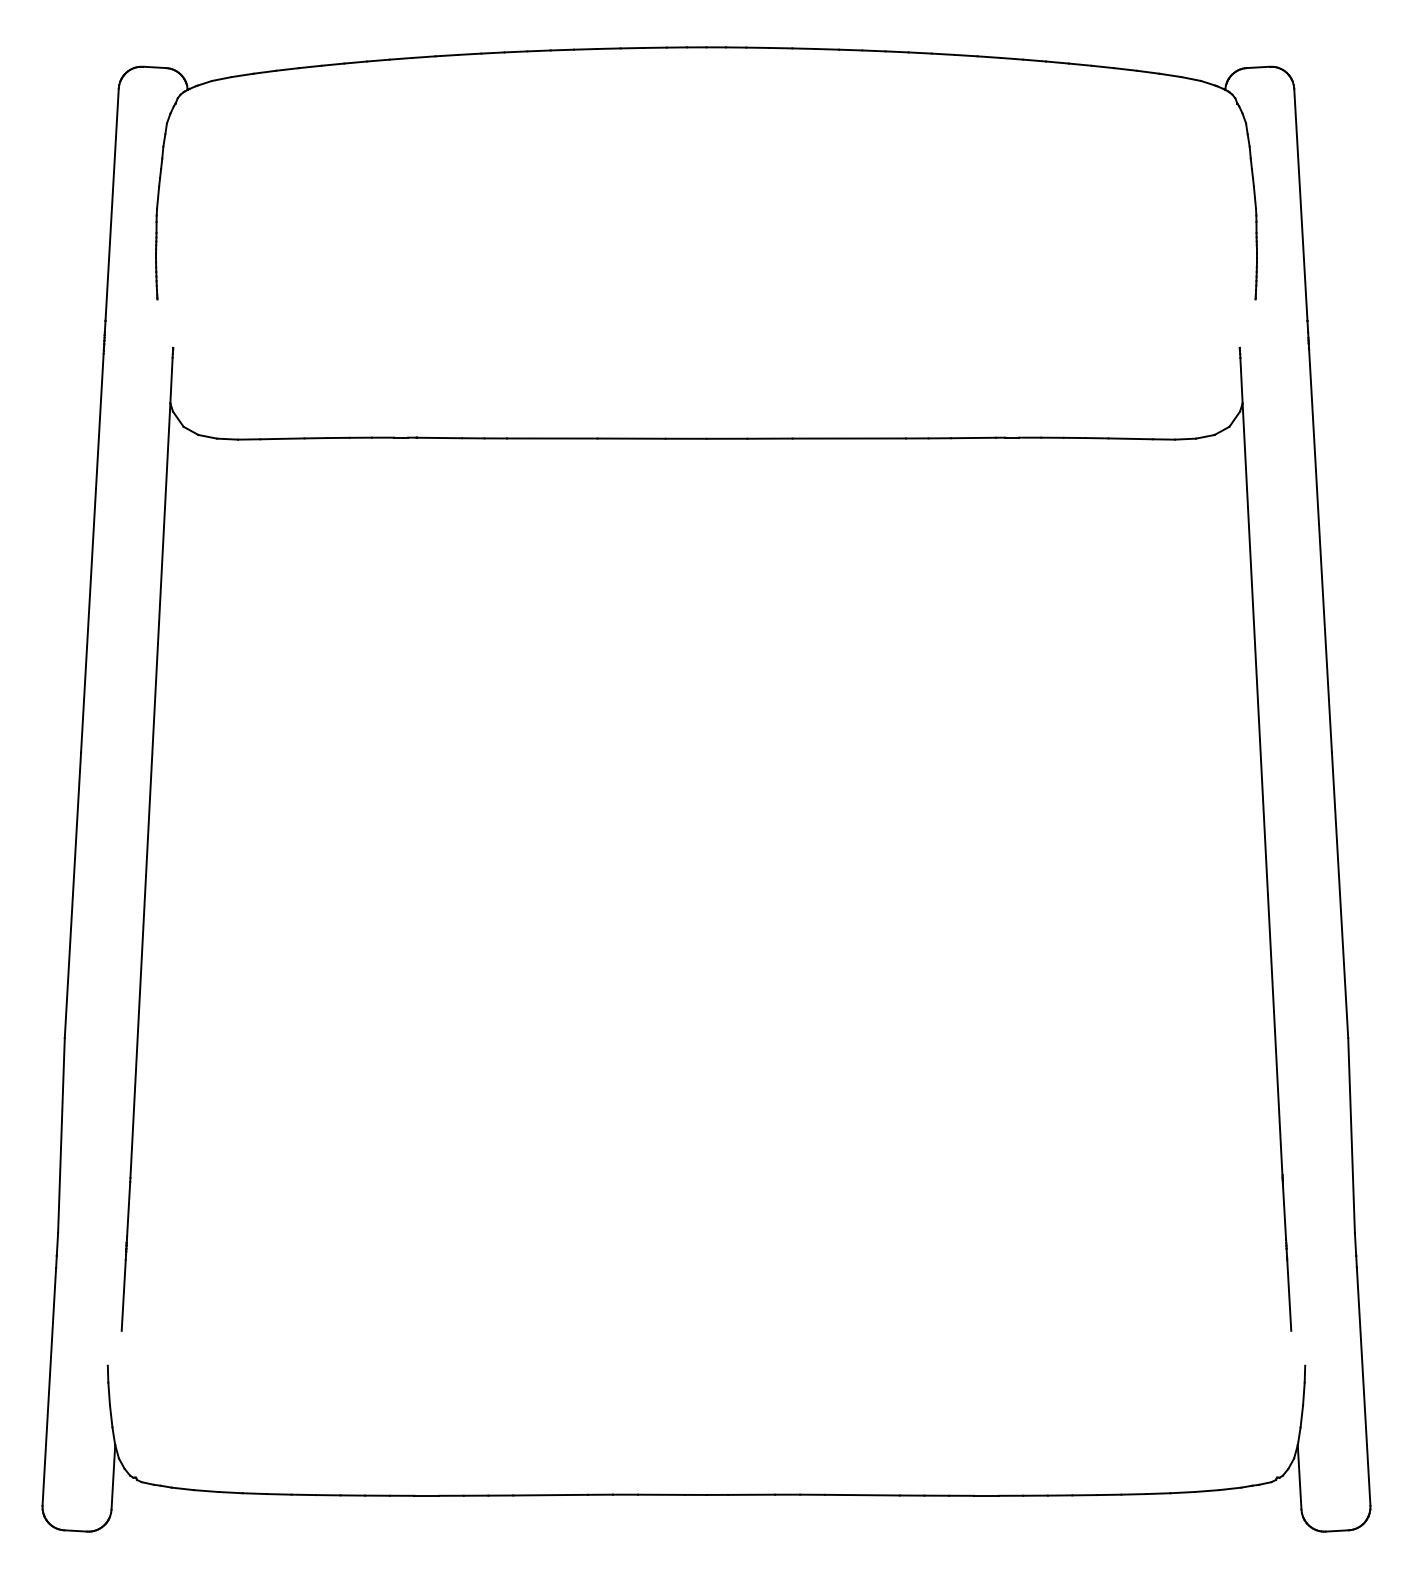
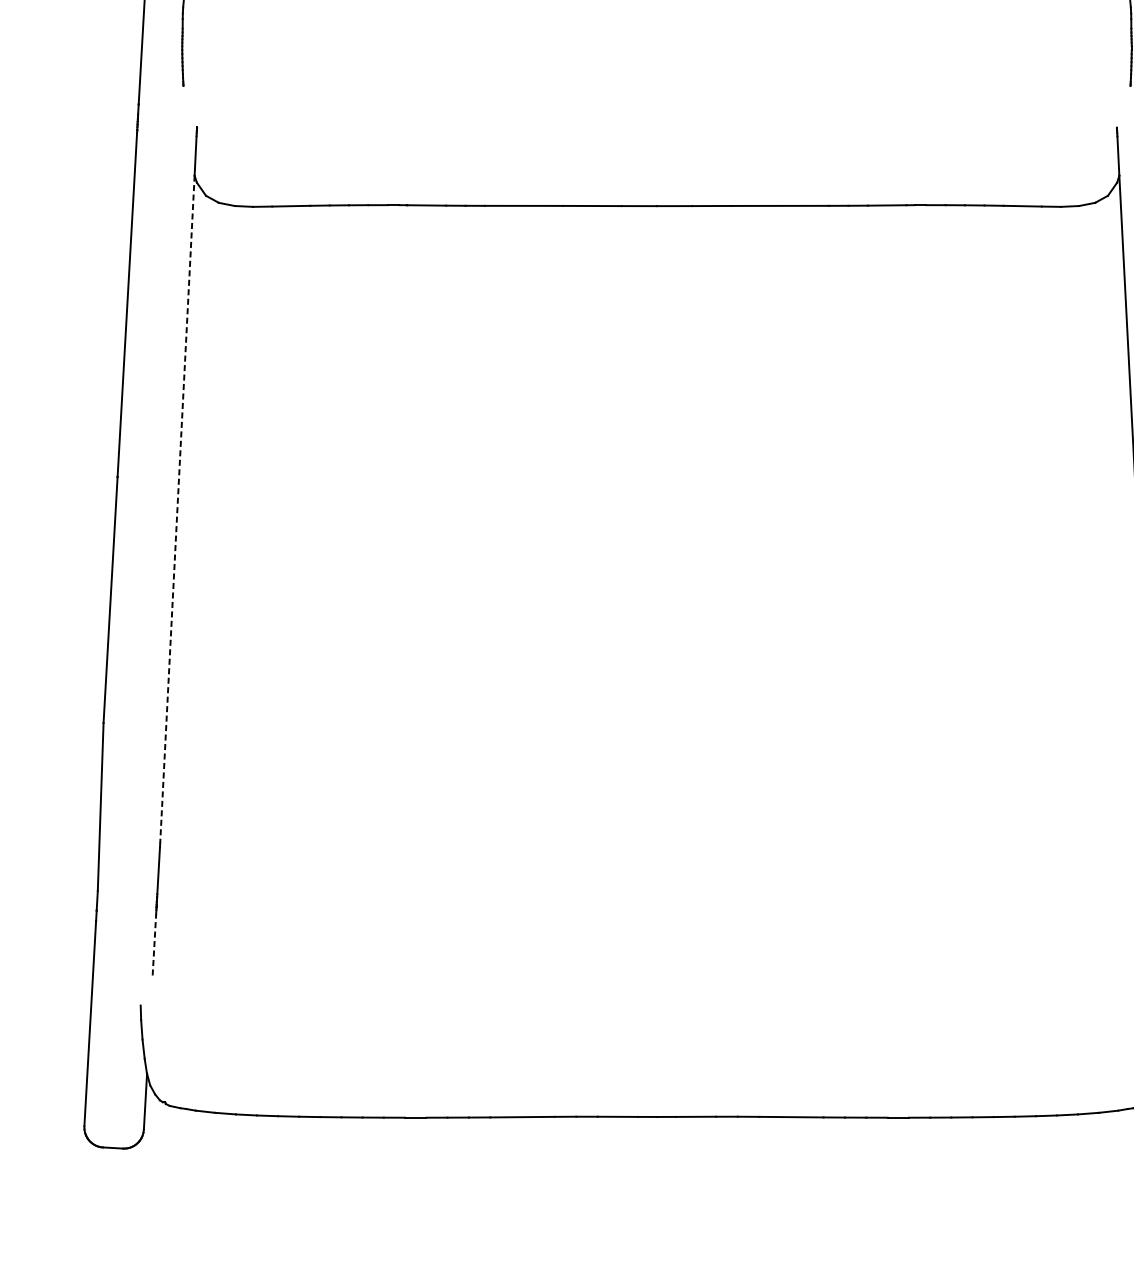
line: (150, 790) -> (177, 509), solid -> dashed
line: (123, 1295) -> (154, 944), solid -> dashed

